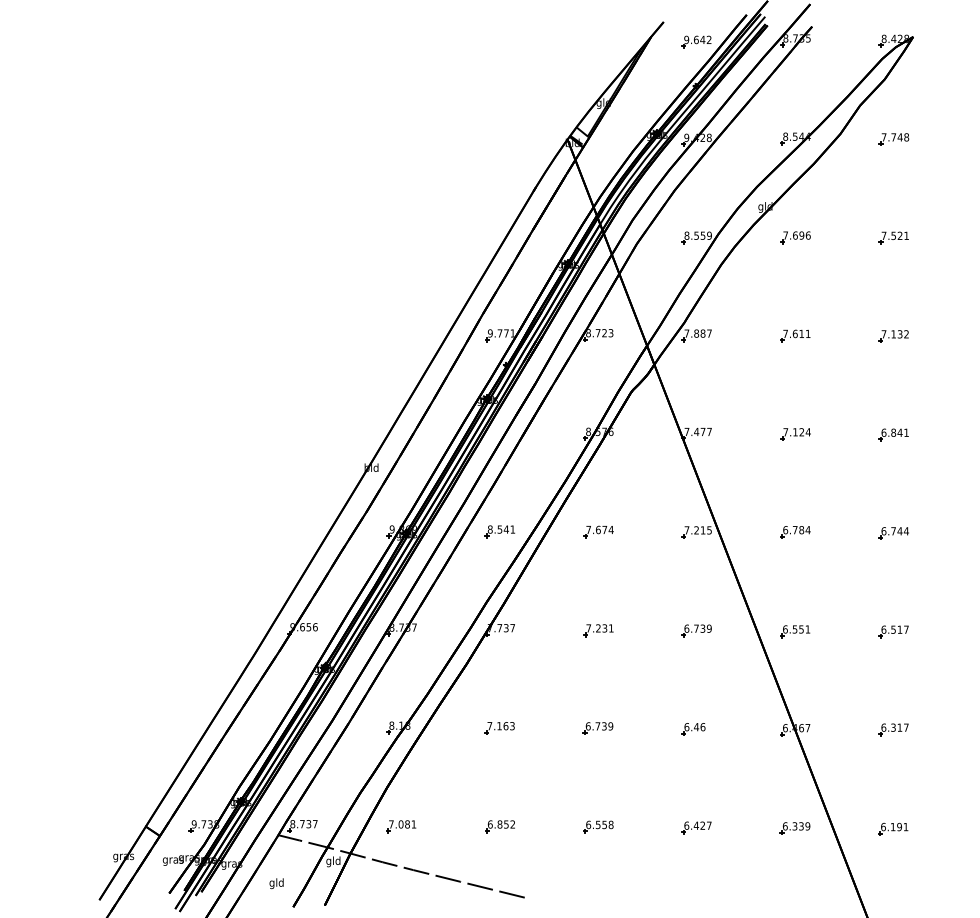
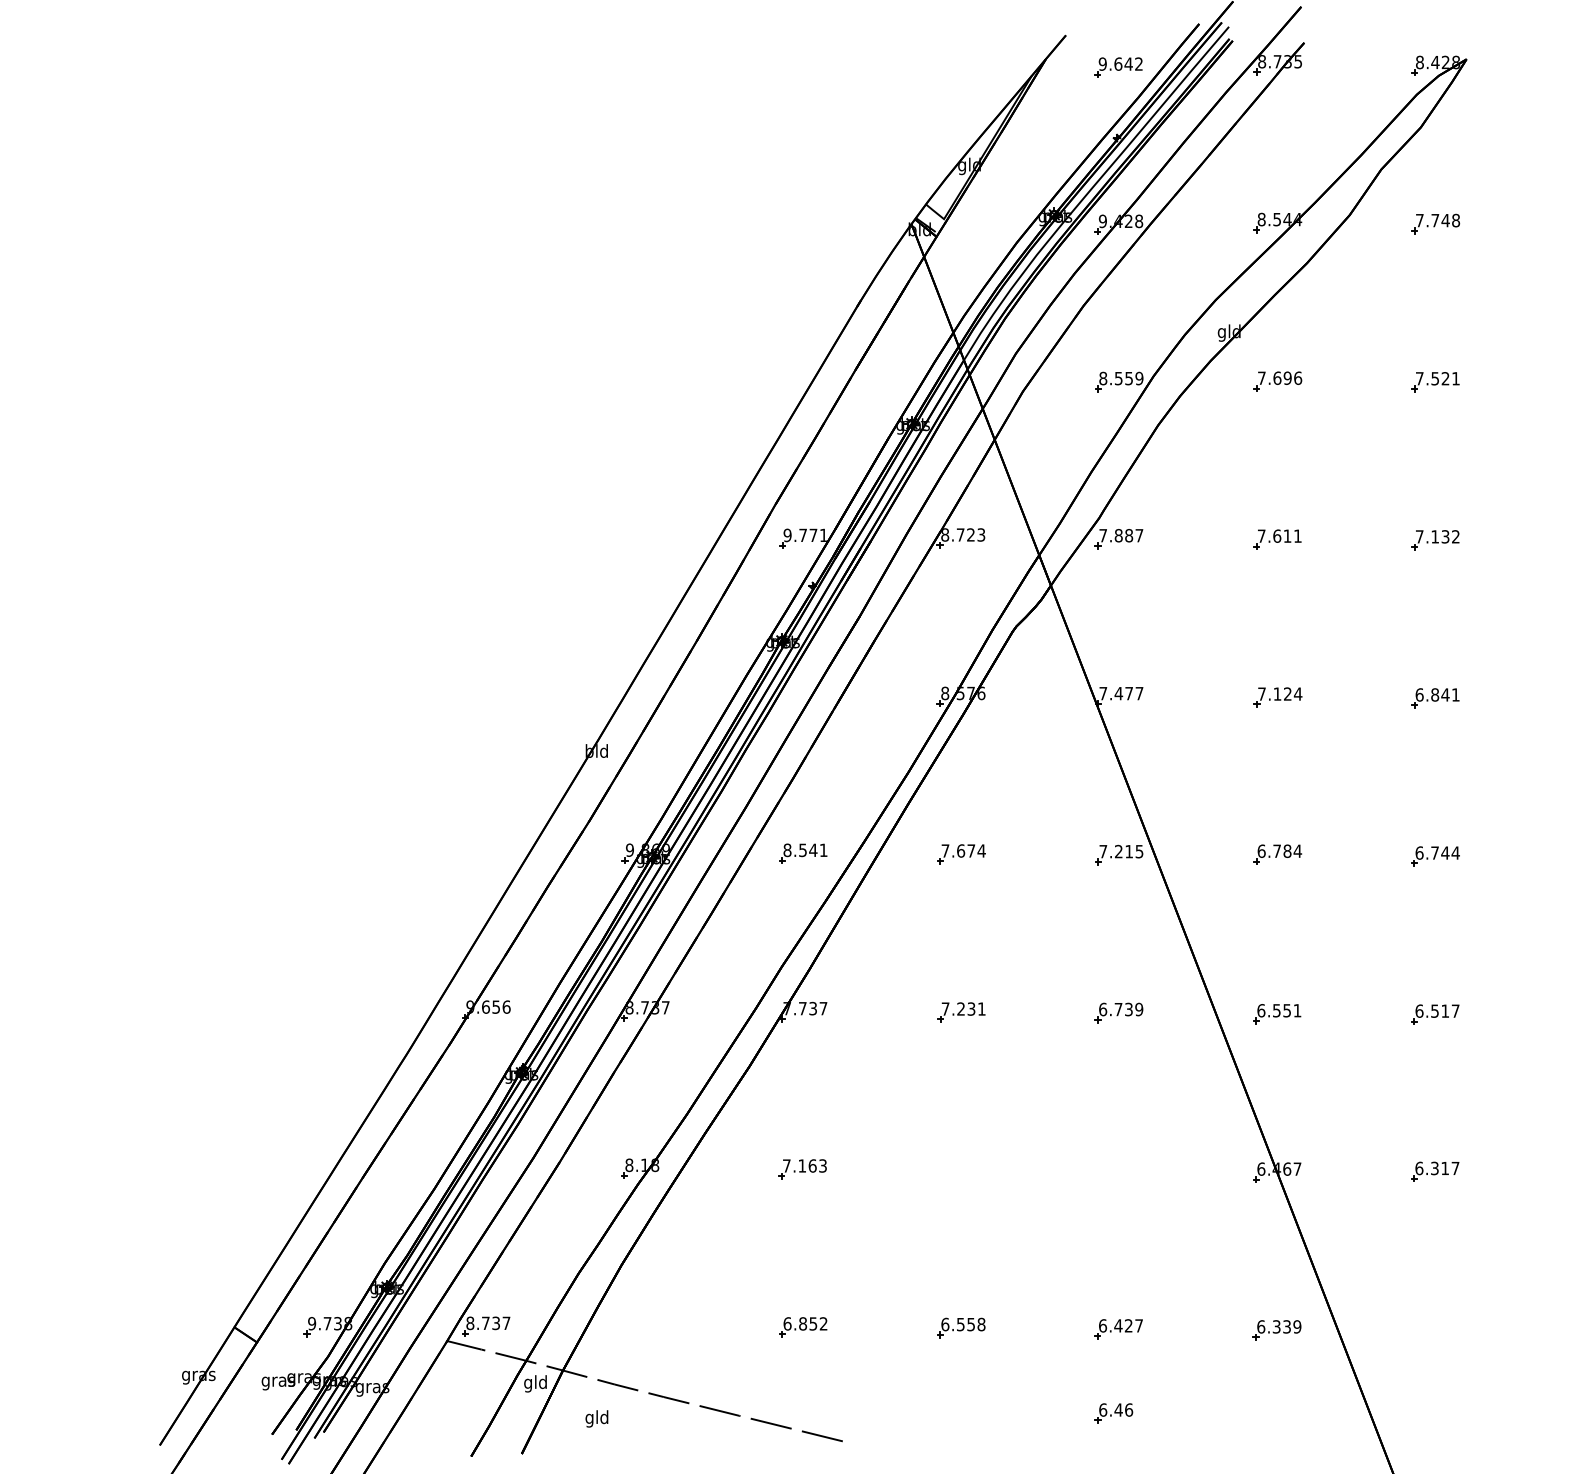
part: (597, 728) -> (959, 1169), removed
part: (693, 729) -> (1113, 1413), moved
part: (401, 826) -> (644, 1327), removed
part: (893, 828) -> (1434, 1330), removed
text: (276, 883) -> (596, 1418), moved

